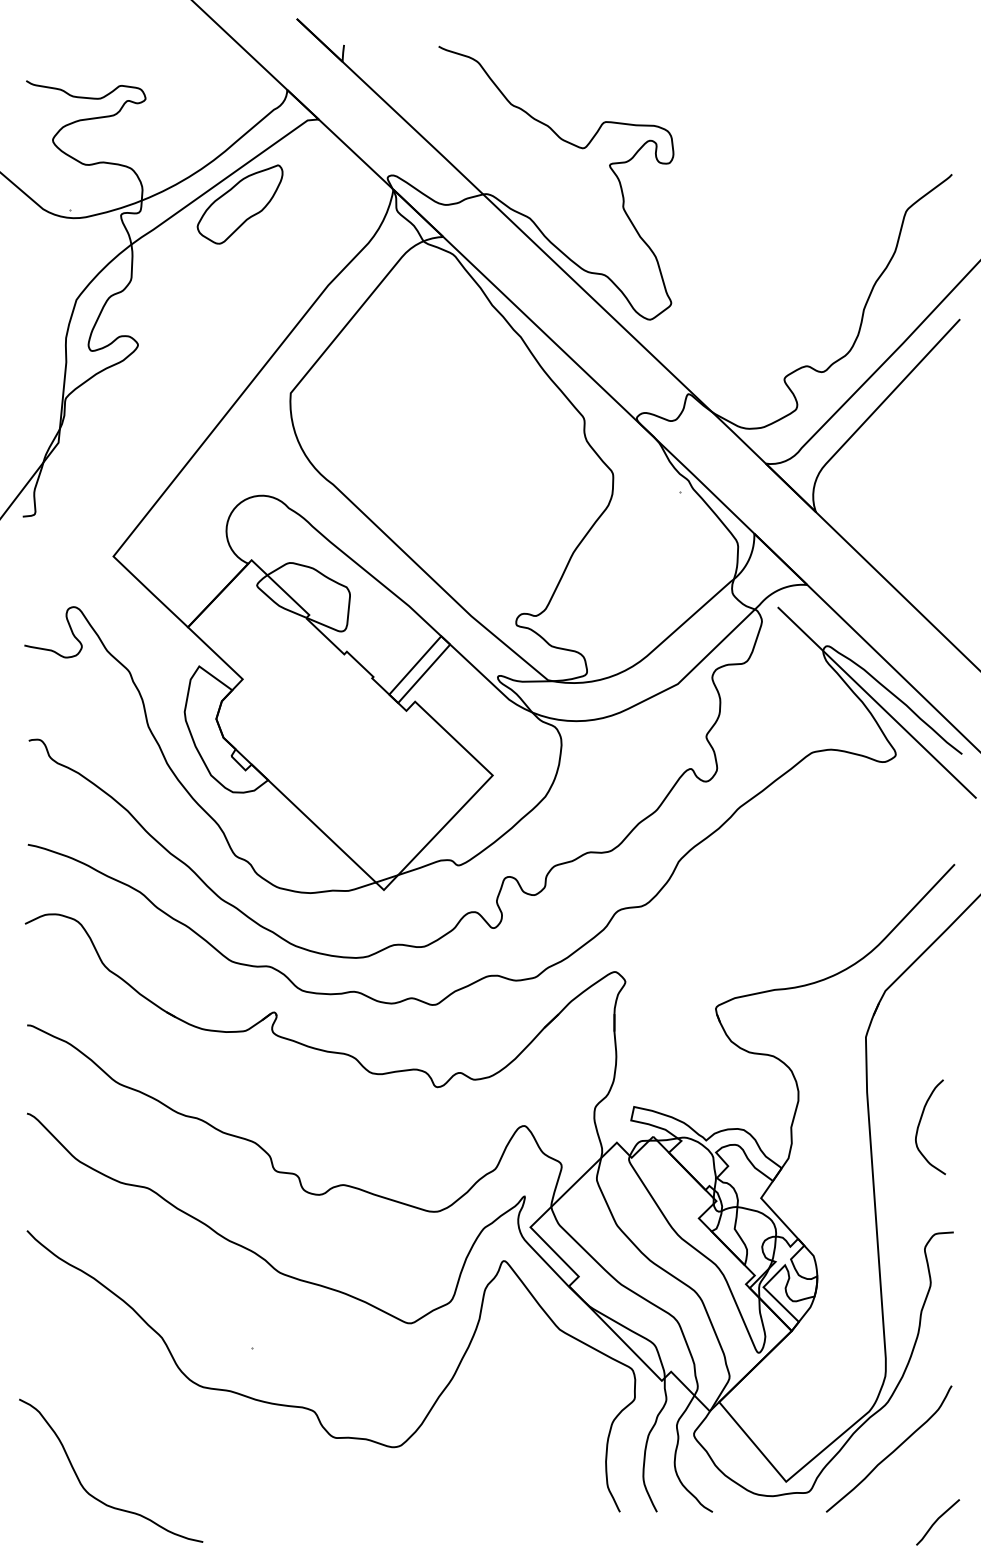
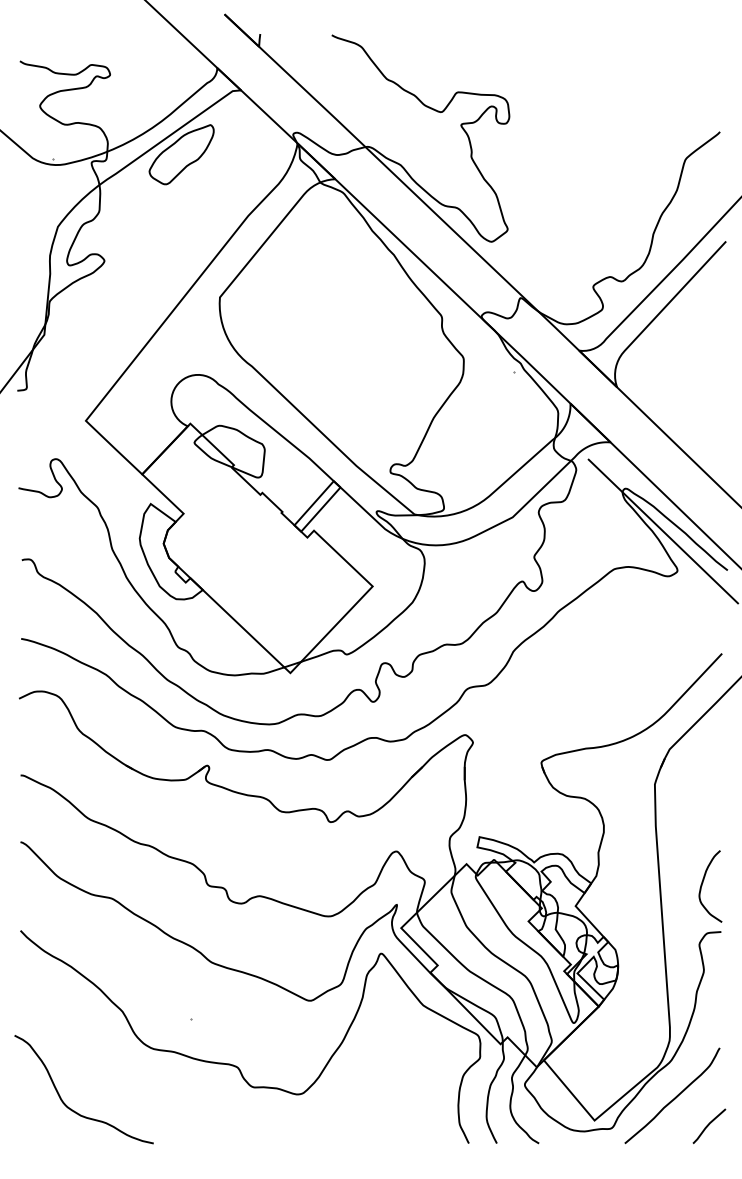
curve: (920, 1123) -> (702, 883), moved
curve: (94, 1496) -> (71, 1109), moved
curve: (937, 1521) -> (709, 1125), moved

